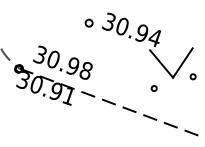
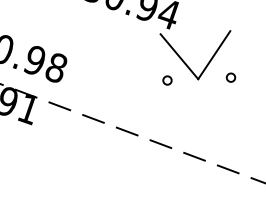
circle: (153, 88) -> (166, 80), moved

